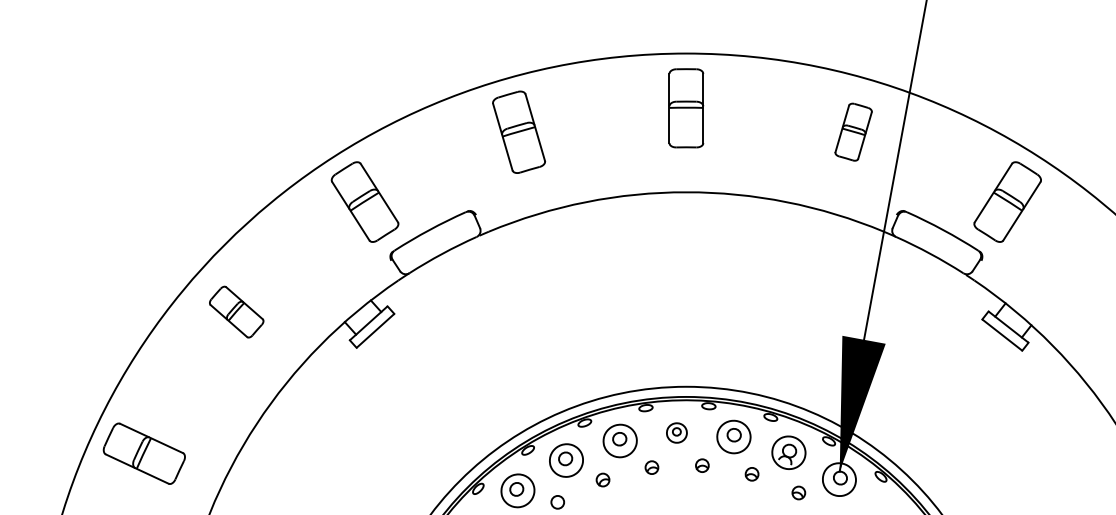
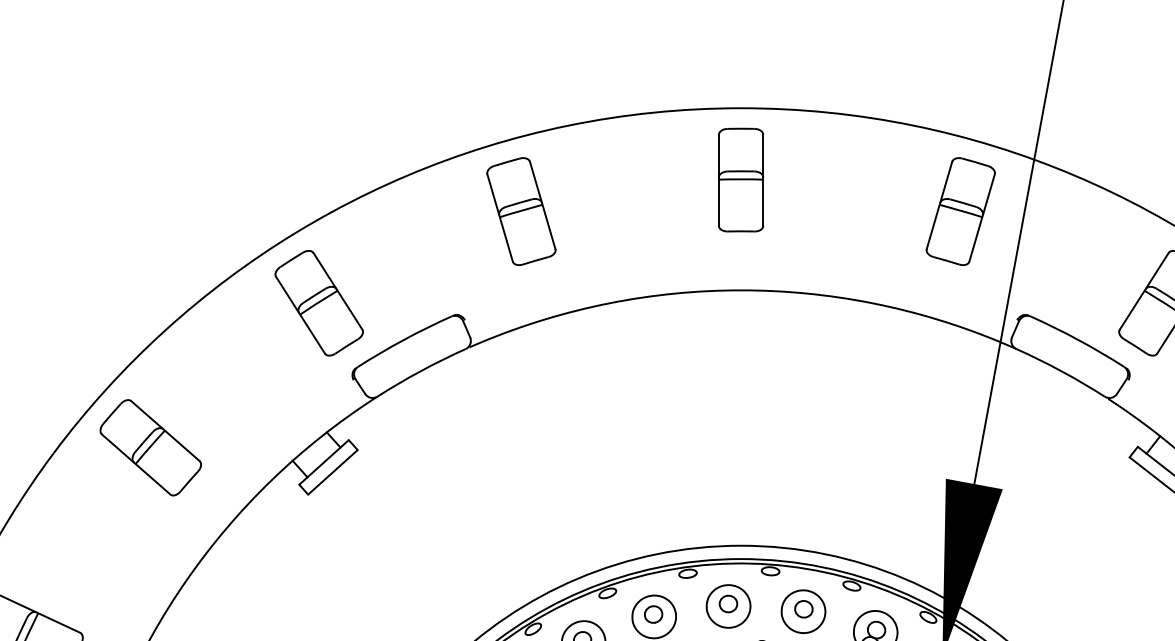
part: (853, 131) -> (960, 210), size x1.43
part: (236, 311) -> (150, 446), size x1.43
part: (676, 432) -> (728, 605), size x1.67

